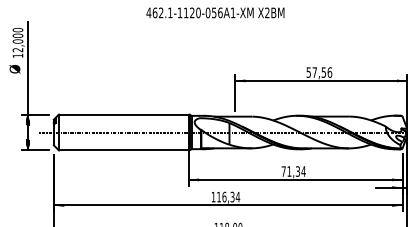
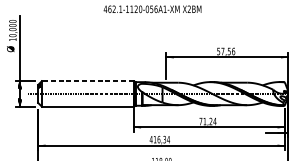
text: (17, 49) -> (12, 35), 12,000 -> 10,000
line: (123, 114) -> (87, 81), solid -> dashed
text: (297, 171) -> (210, 121), 71,34 -> 71,24
text: (213, 197) -> (151, 139), 116,34 -> 416,34

